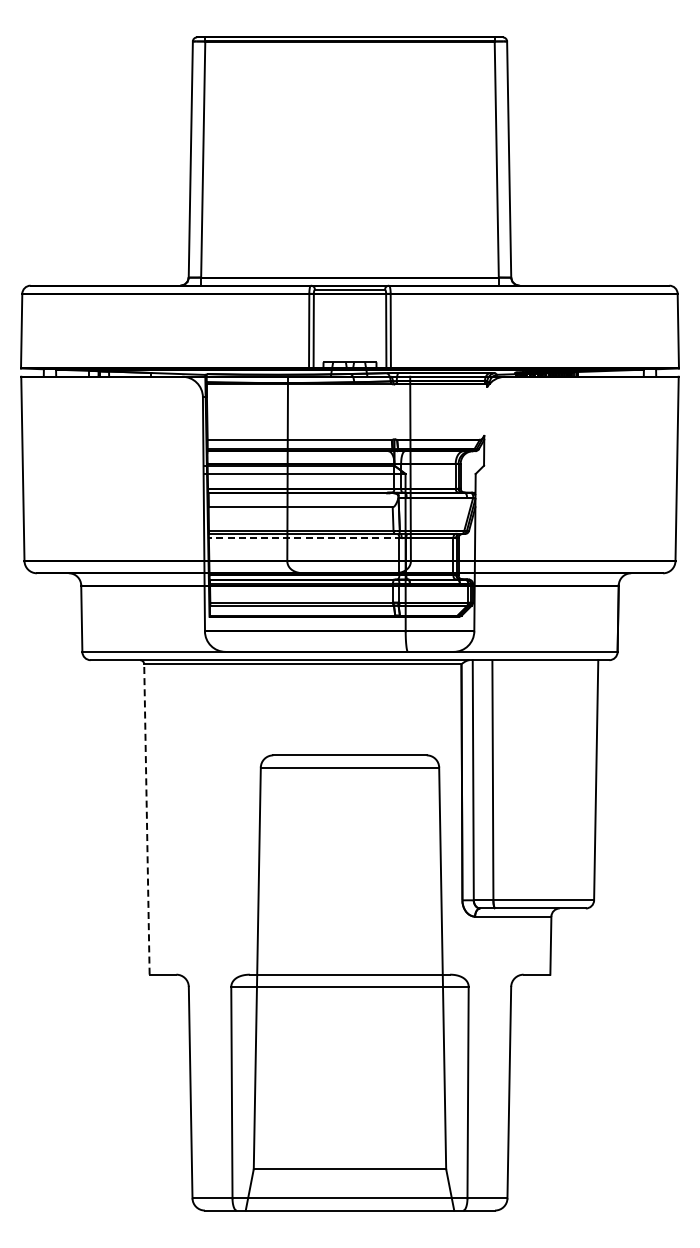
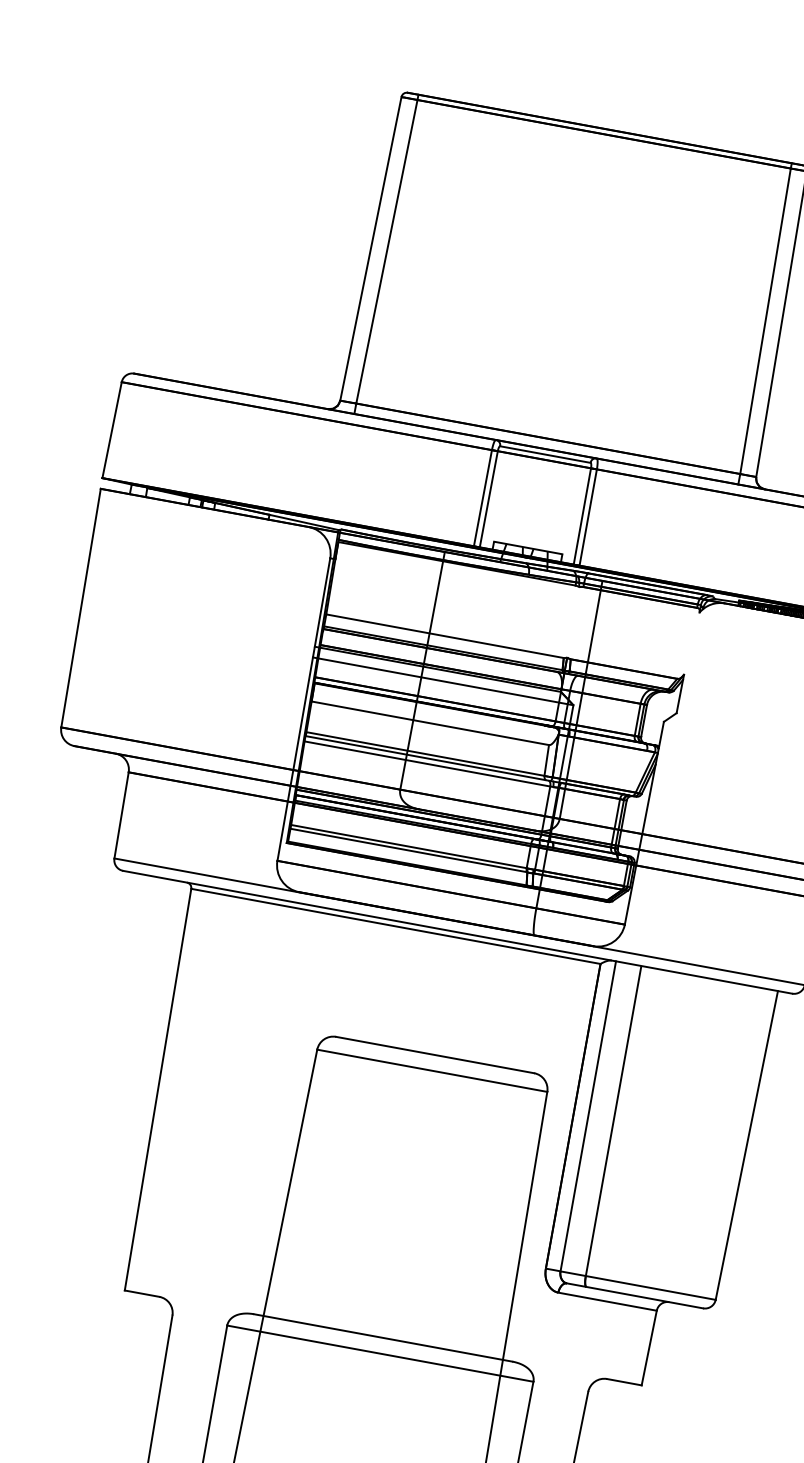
line: (304, 538) -> (427, 764), dashed -> solid
line: (146, 818) -> (157, 1088), dashed -> solid

